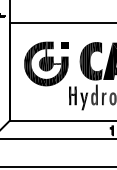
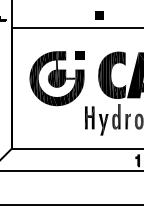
part: (80, 12) -> (99, 15), added

